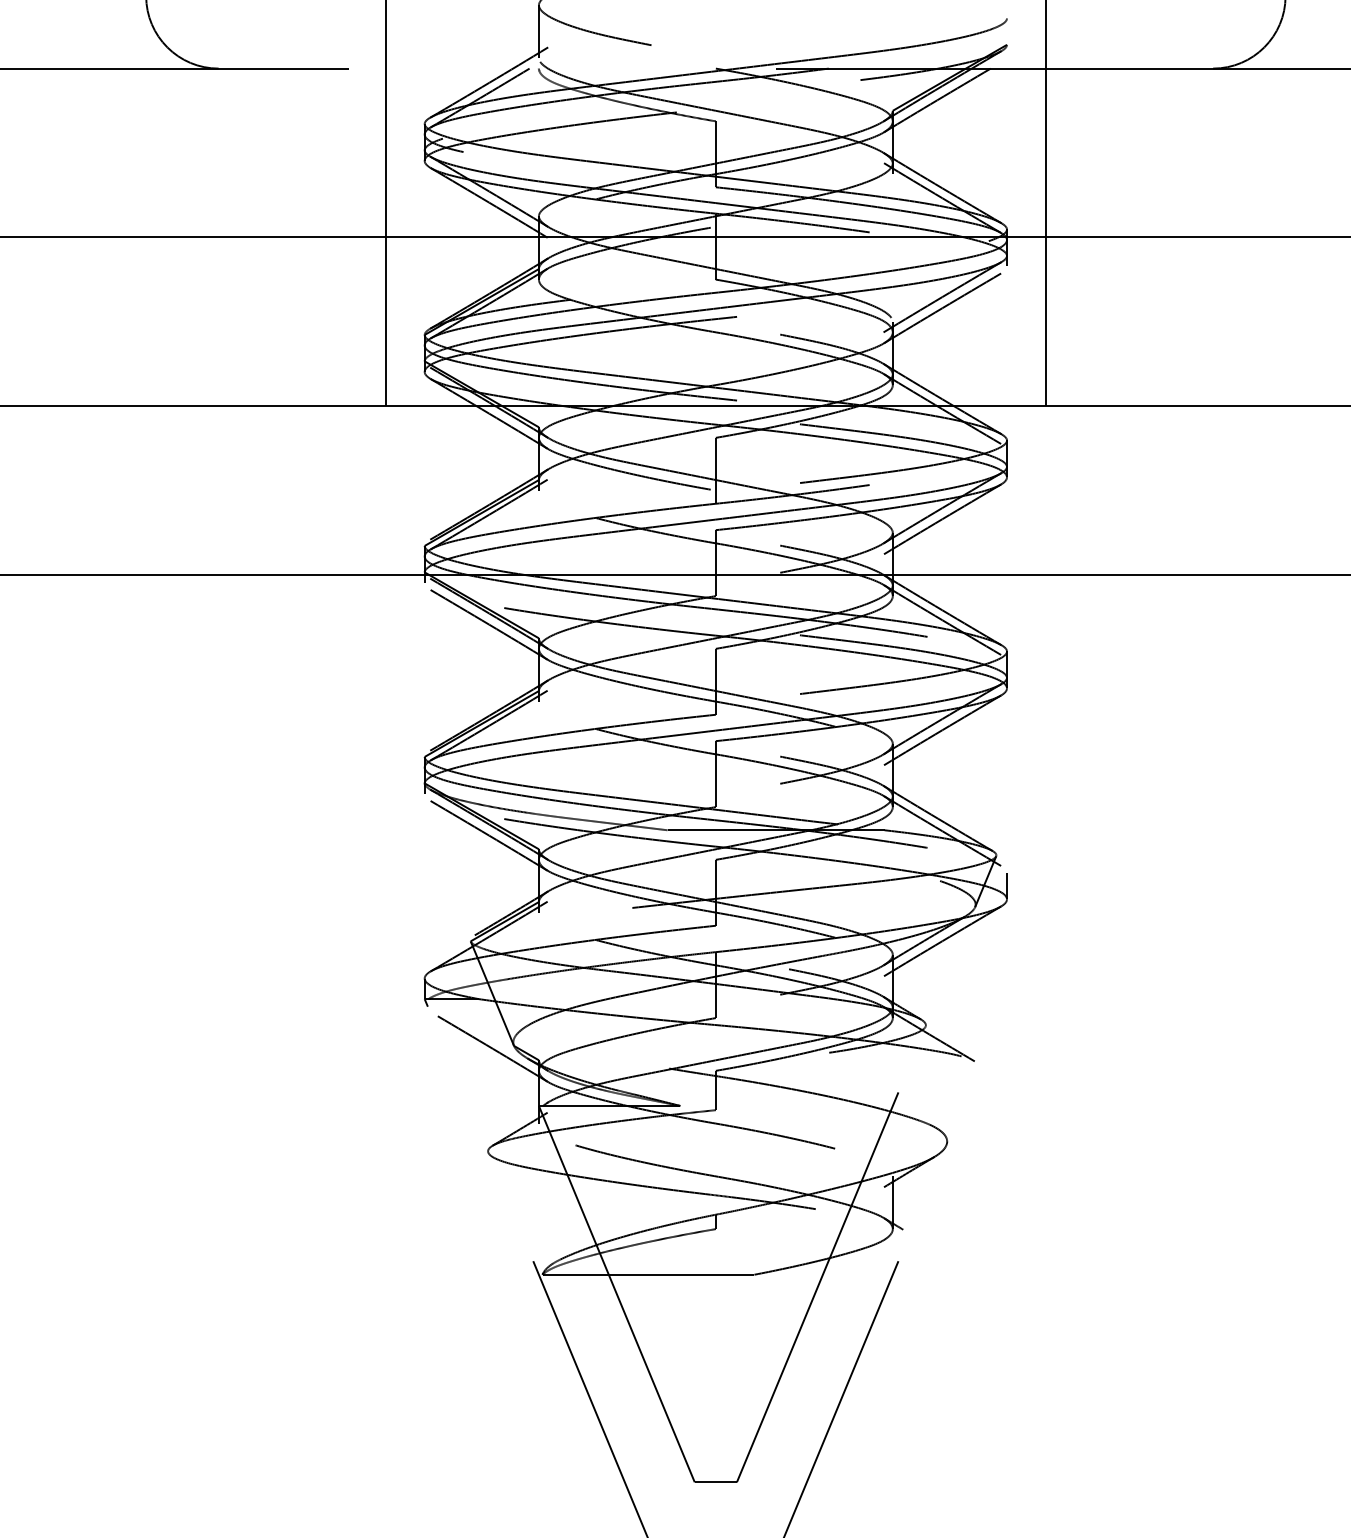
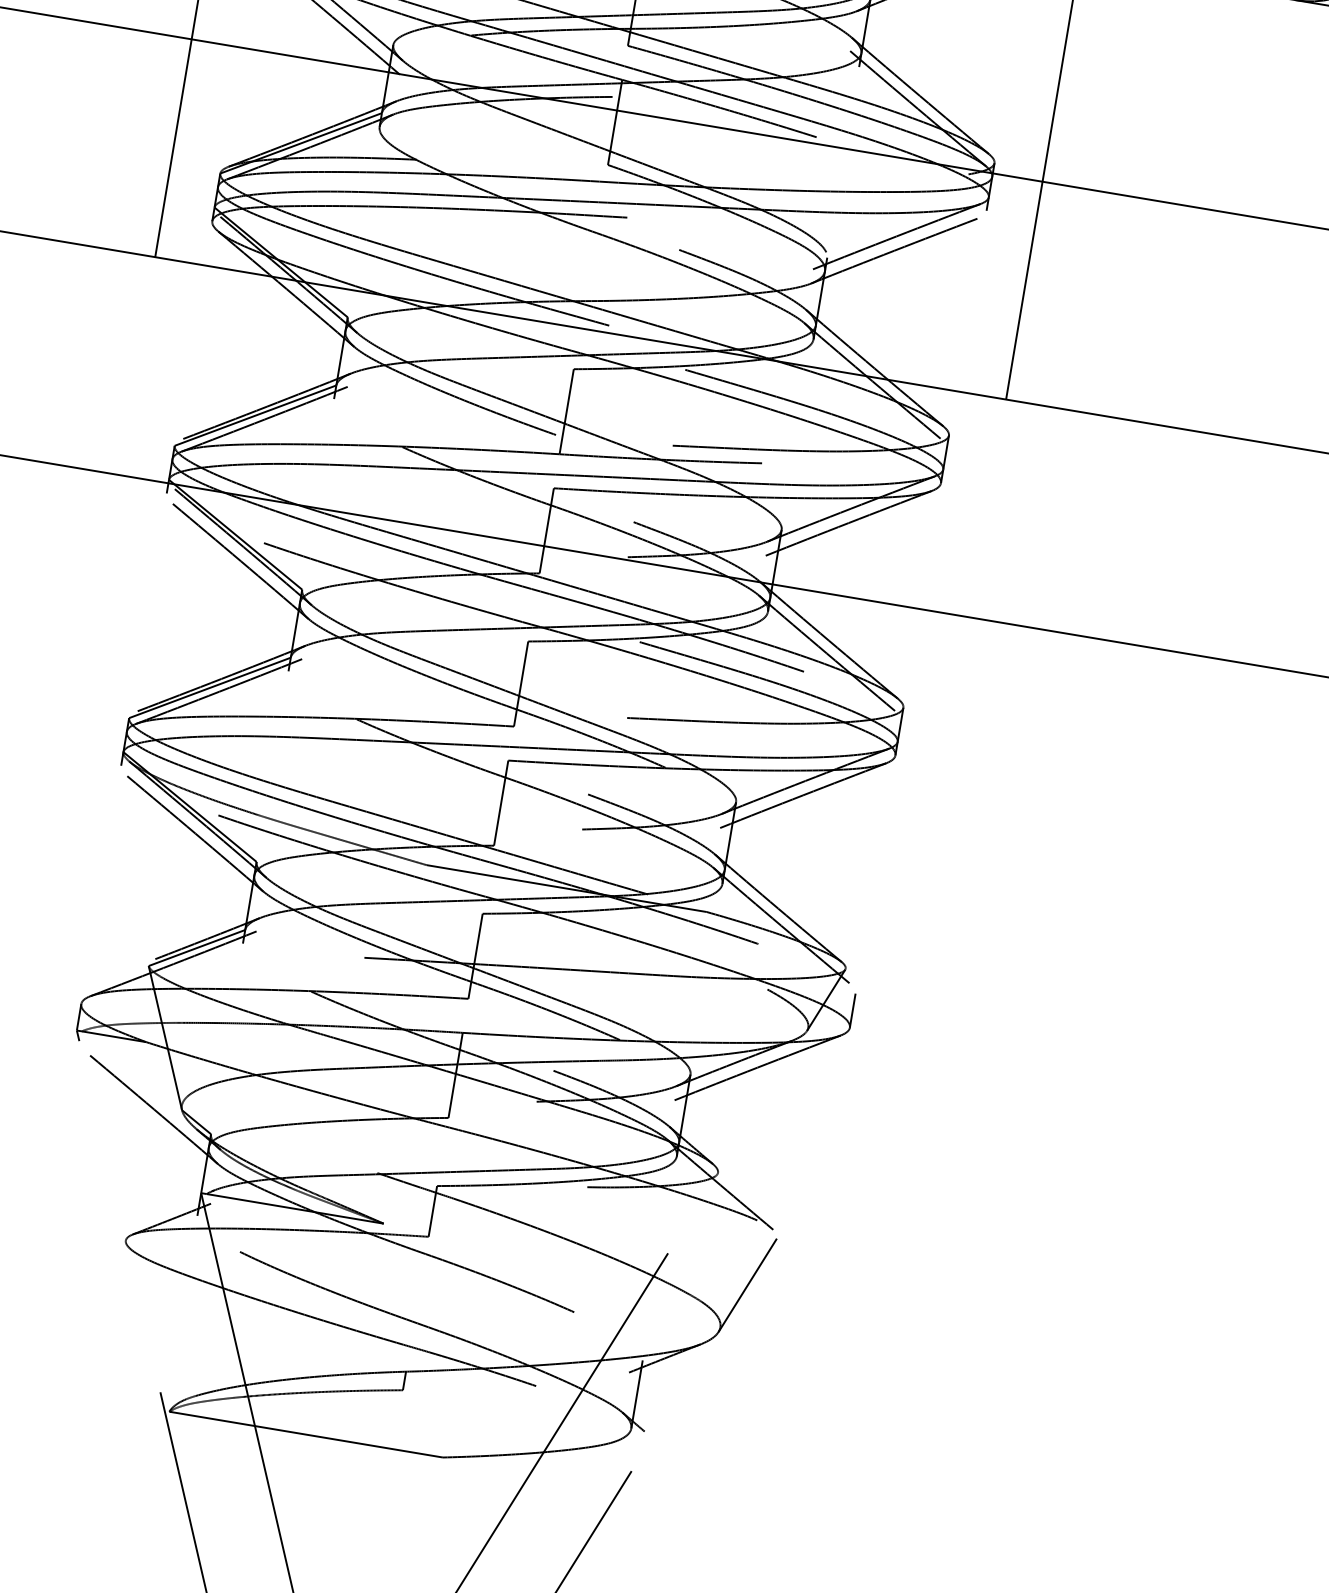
line: (962, 1106) -> (747, 1285), added

